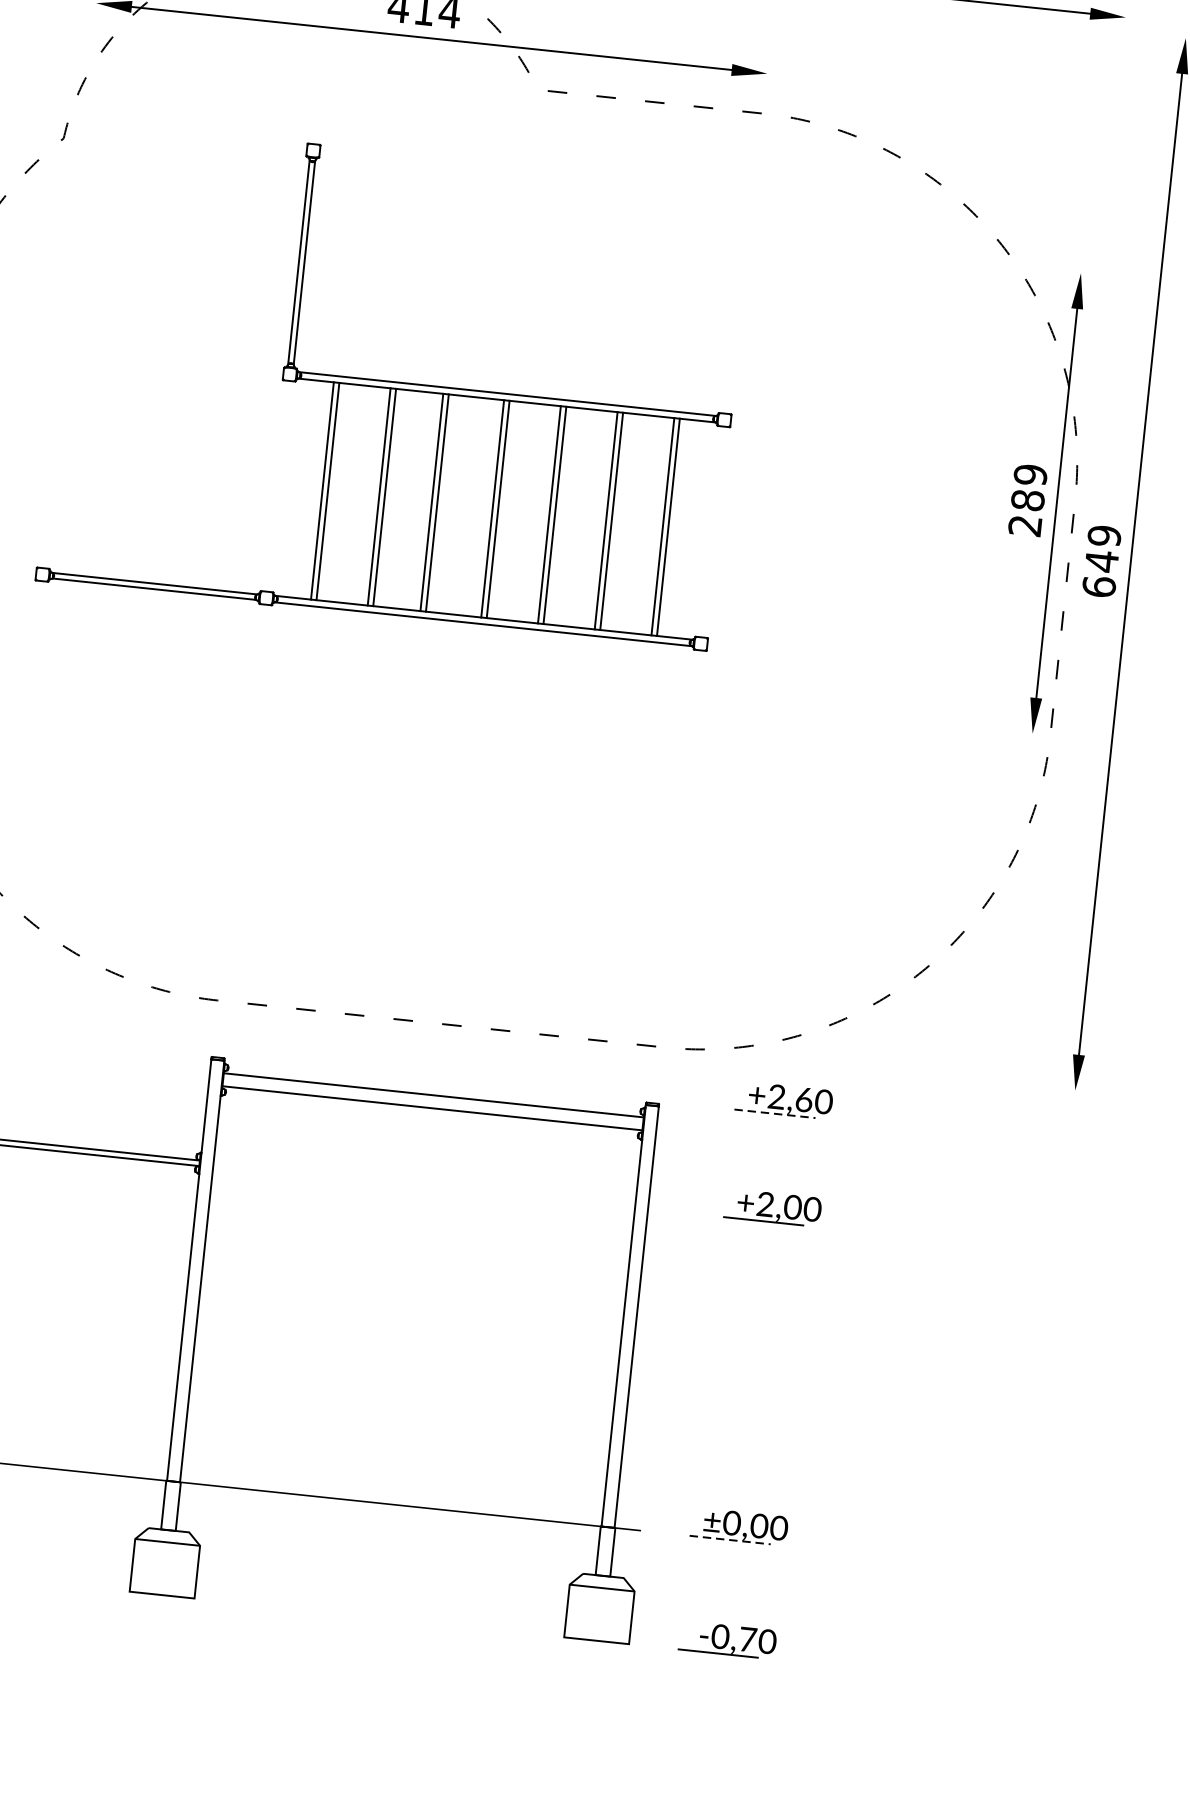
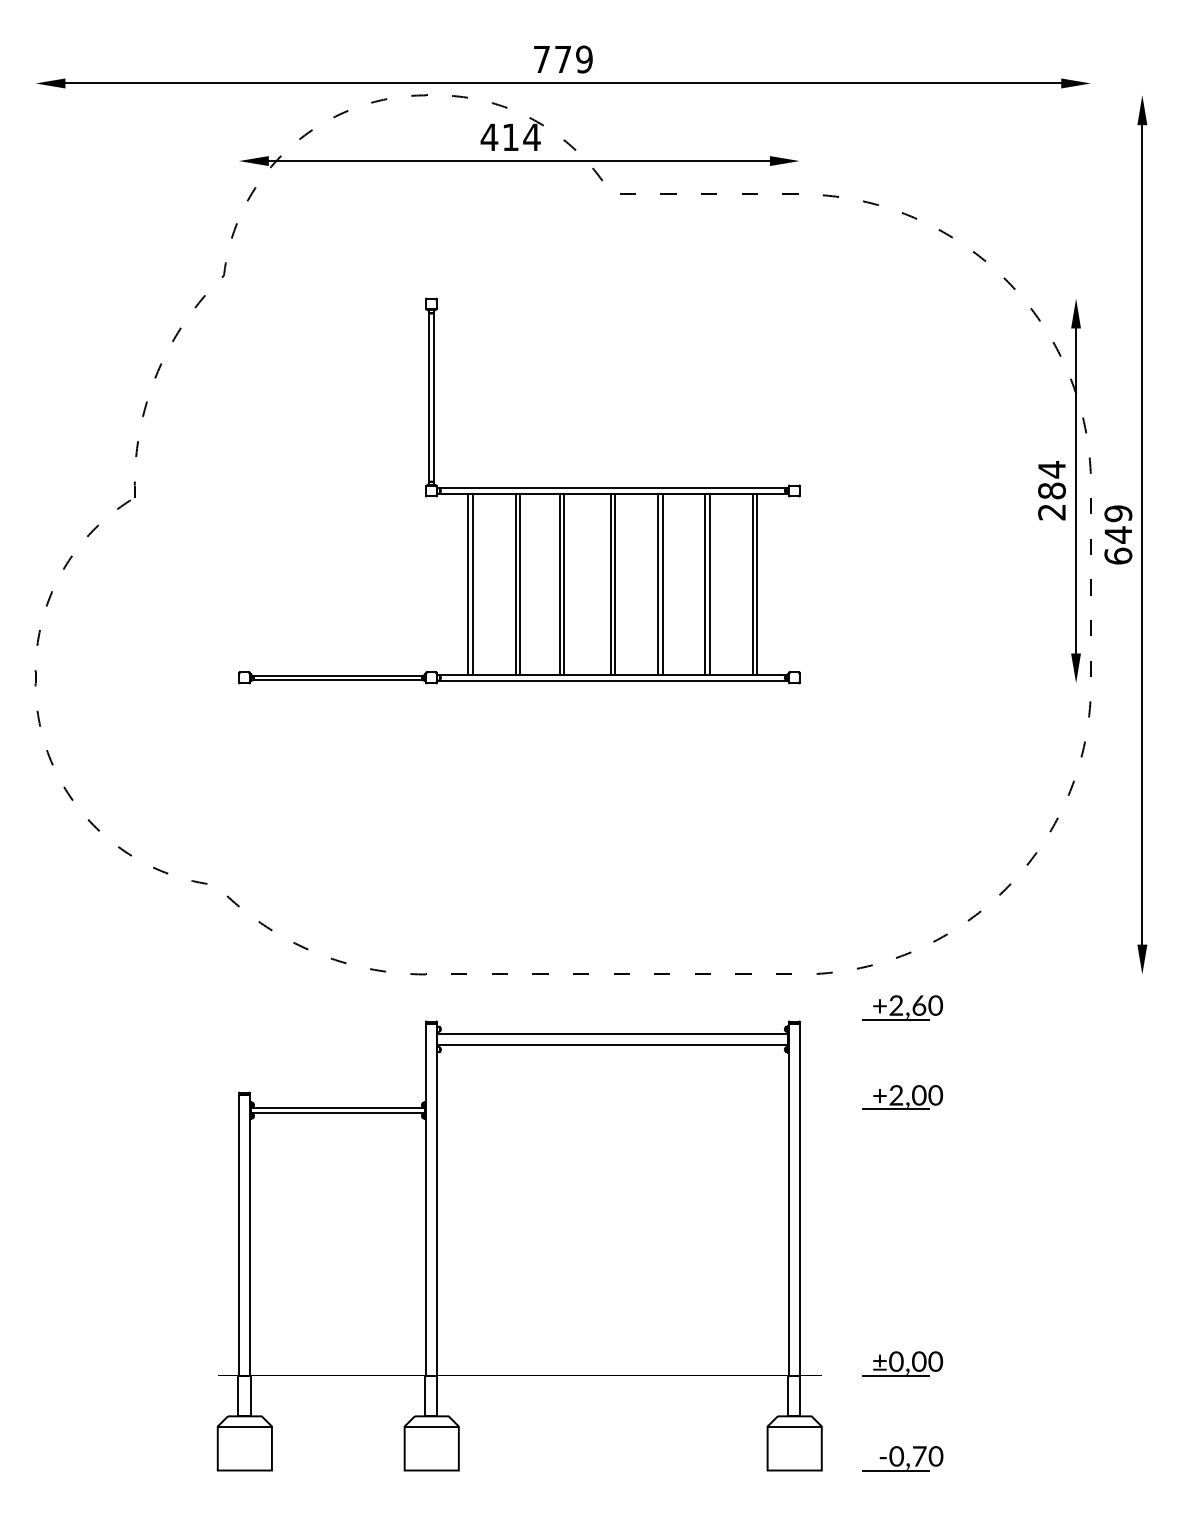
part: (395, 384) -> (519, 490), moved
text: (1030, 474) -> (1051, 469), 289 -> 284
line: (775, 1113) -> (896, 1019), dashed -> solid
line: (730, 1539) -> (896, 1375), dashed -> solid

